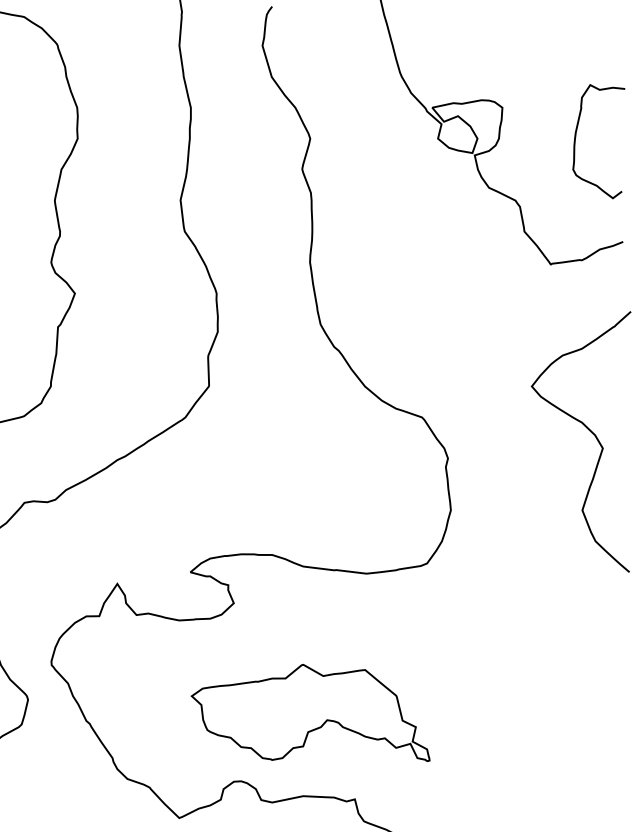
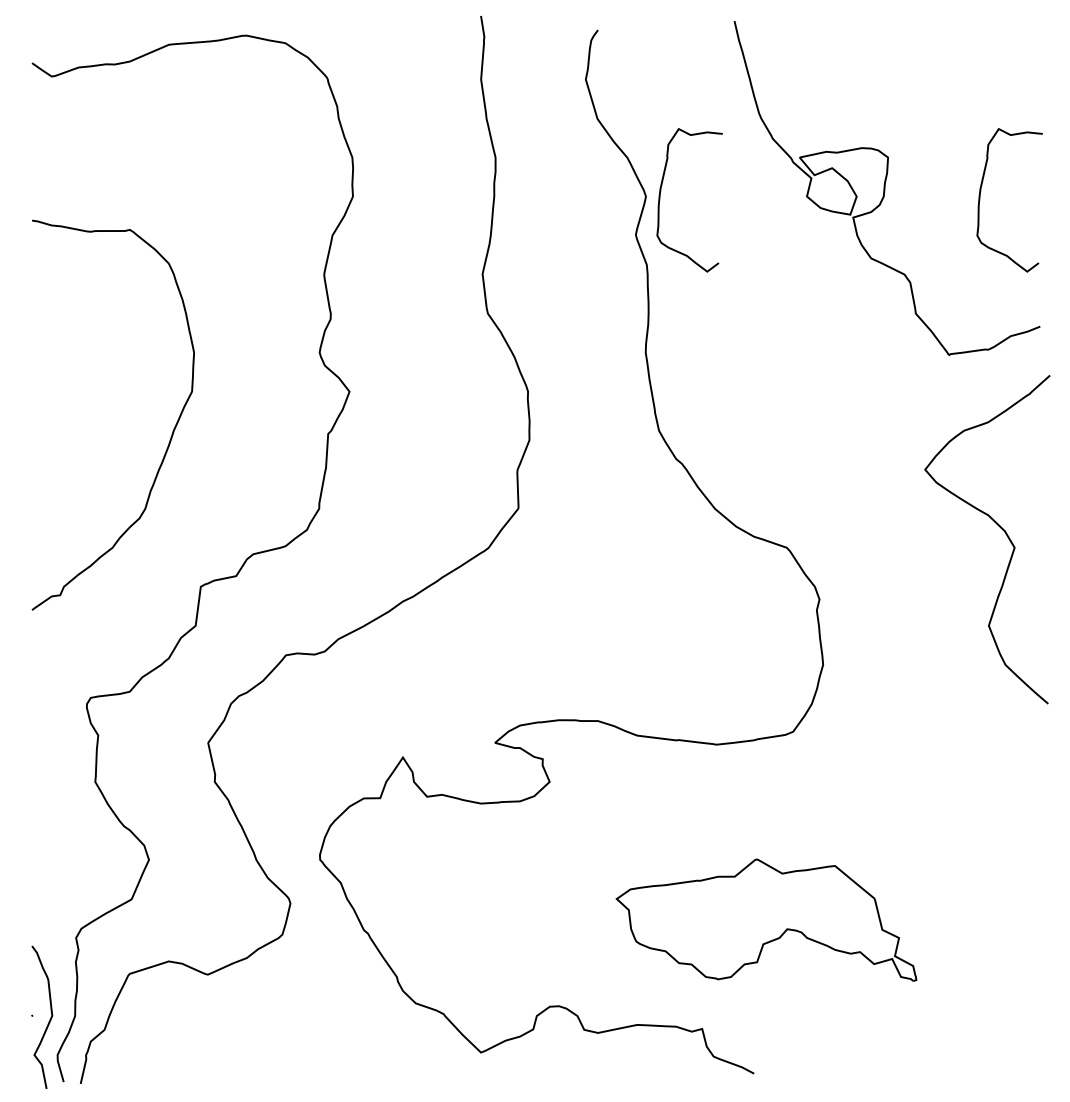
curve: (321, 141) -> (660, 200), added
curve: (590, 432) -> (999, 527), moved
part: (310, 712) -> (766, 919), moved

